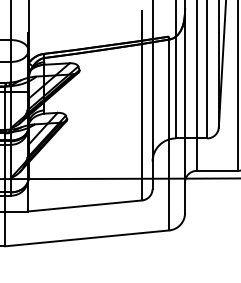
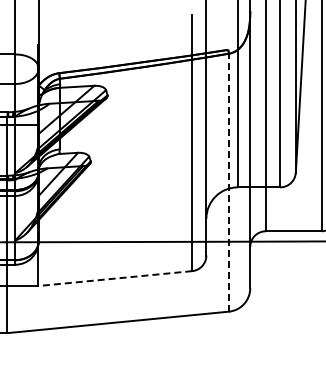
line: (169, 134) -> (229, 182), solid -> dashed
line: (84, 205) -> (114, 278), solid -> dashed

